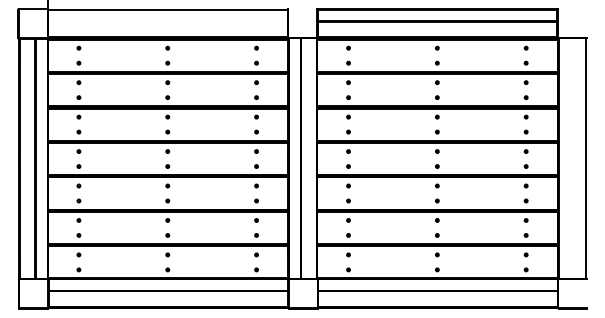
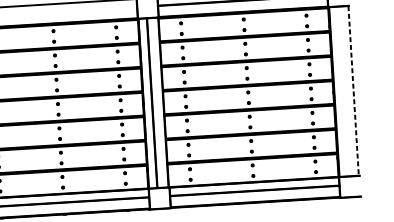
line: (586, 158) -> (353, 90), solid -> dashed

